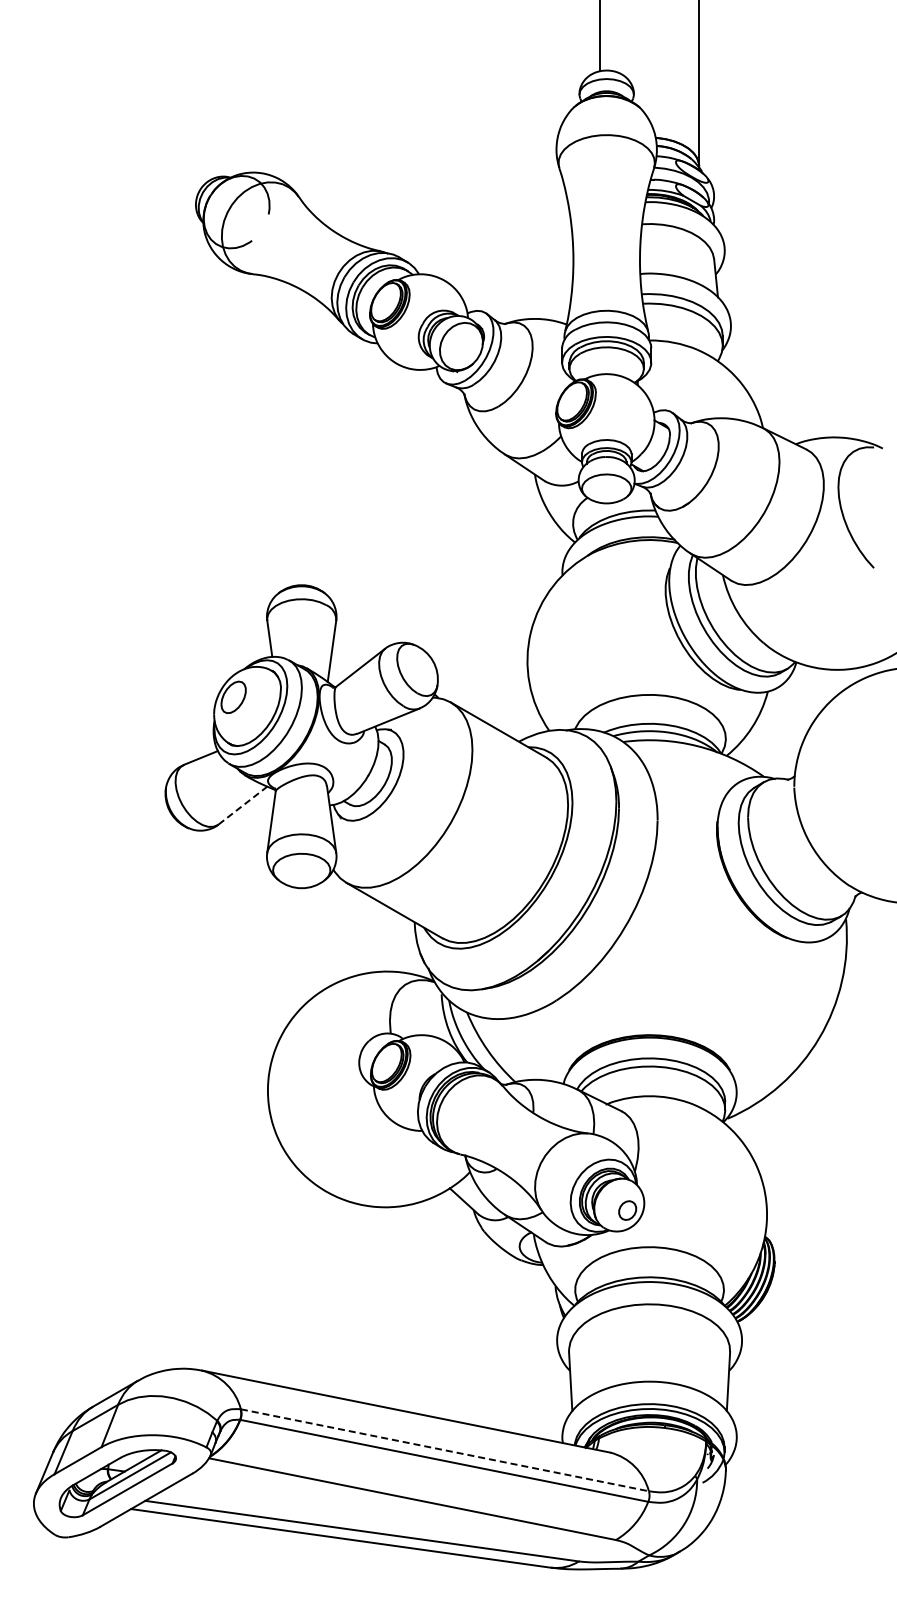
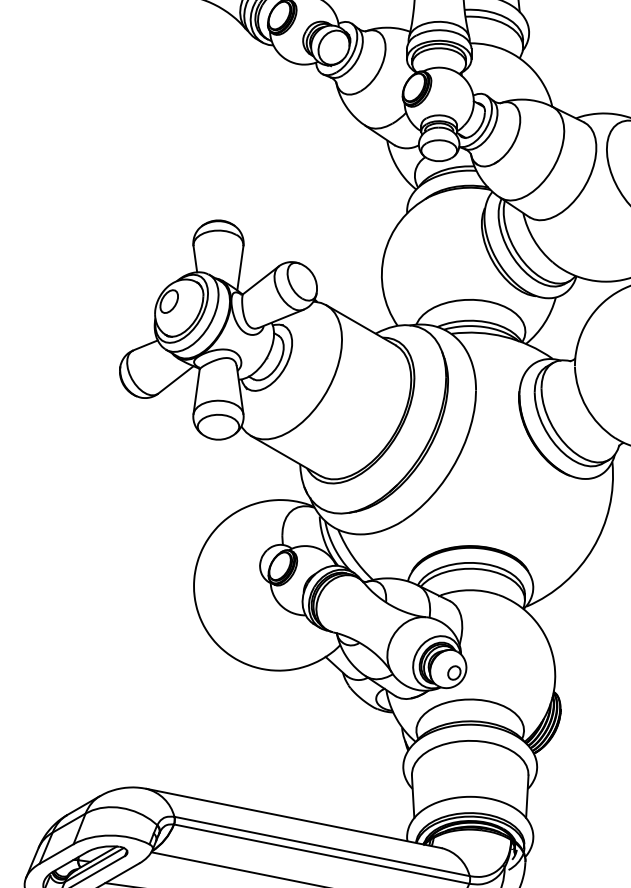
line: (243, 805) -> (176, 379), dashed -> solid
line: (445, 1450) -> (322, 846), dashed -> solid

